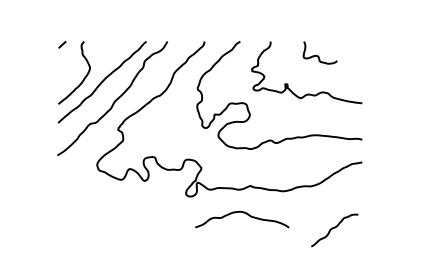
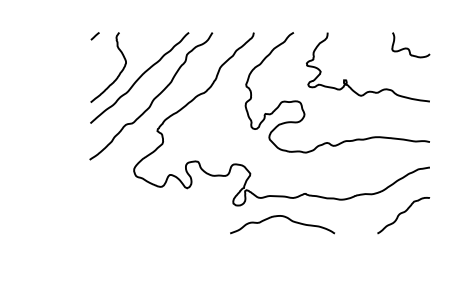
curve: (318, 55) -> (408, 48), moved
curve: (243, 213) -> (283, 217), moved
curve: (334, 228) -> (403, 213), moved

